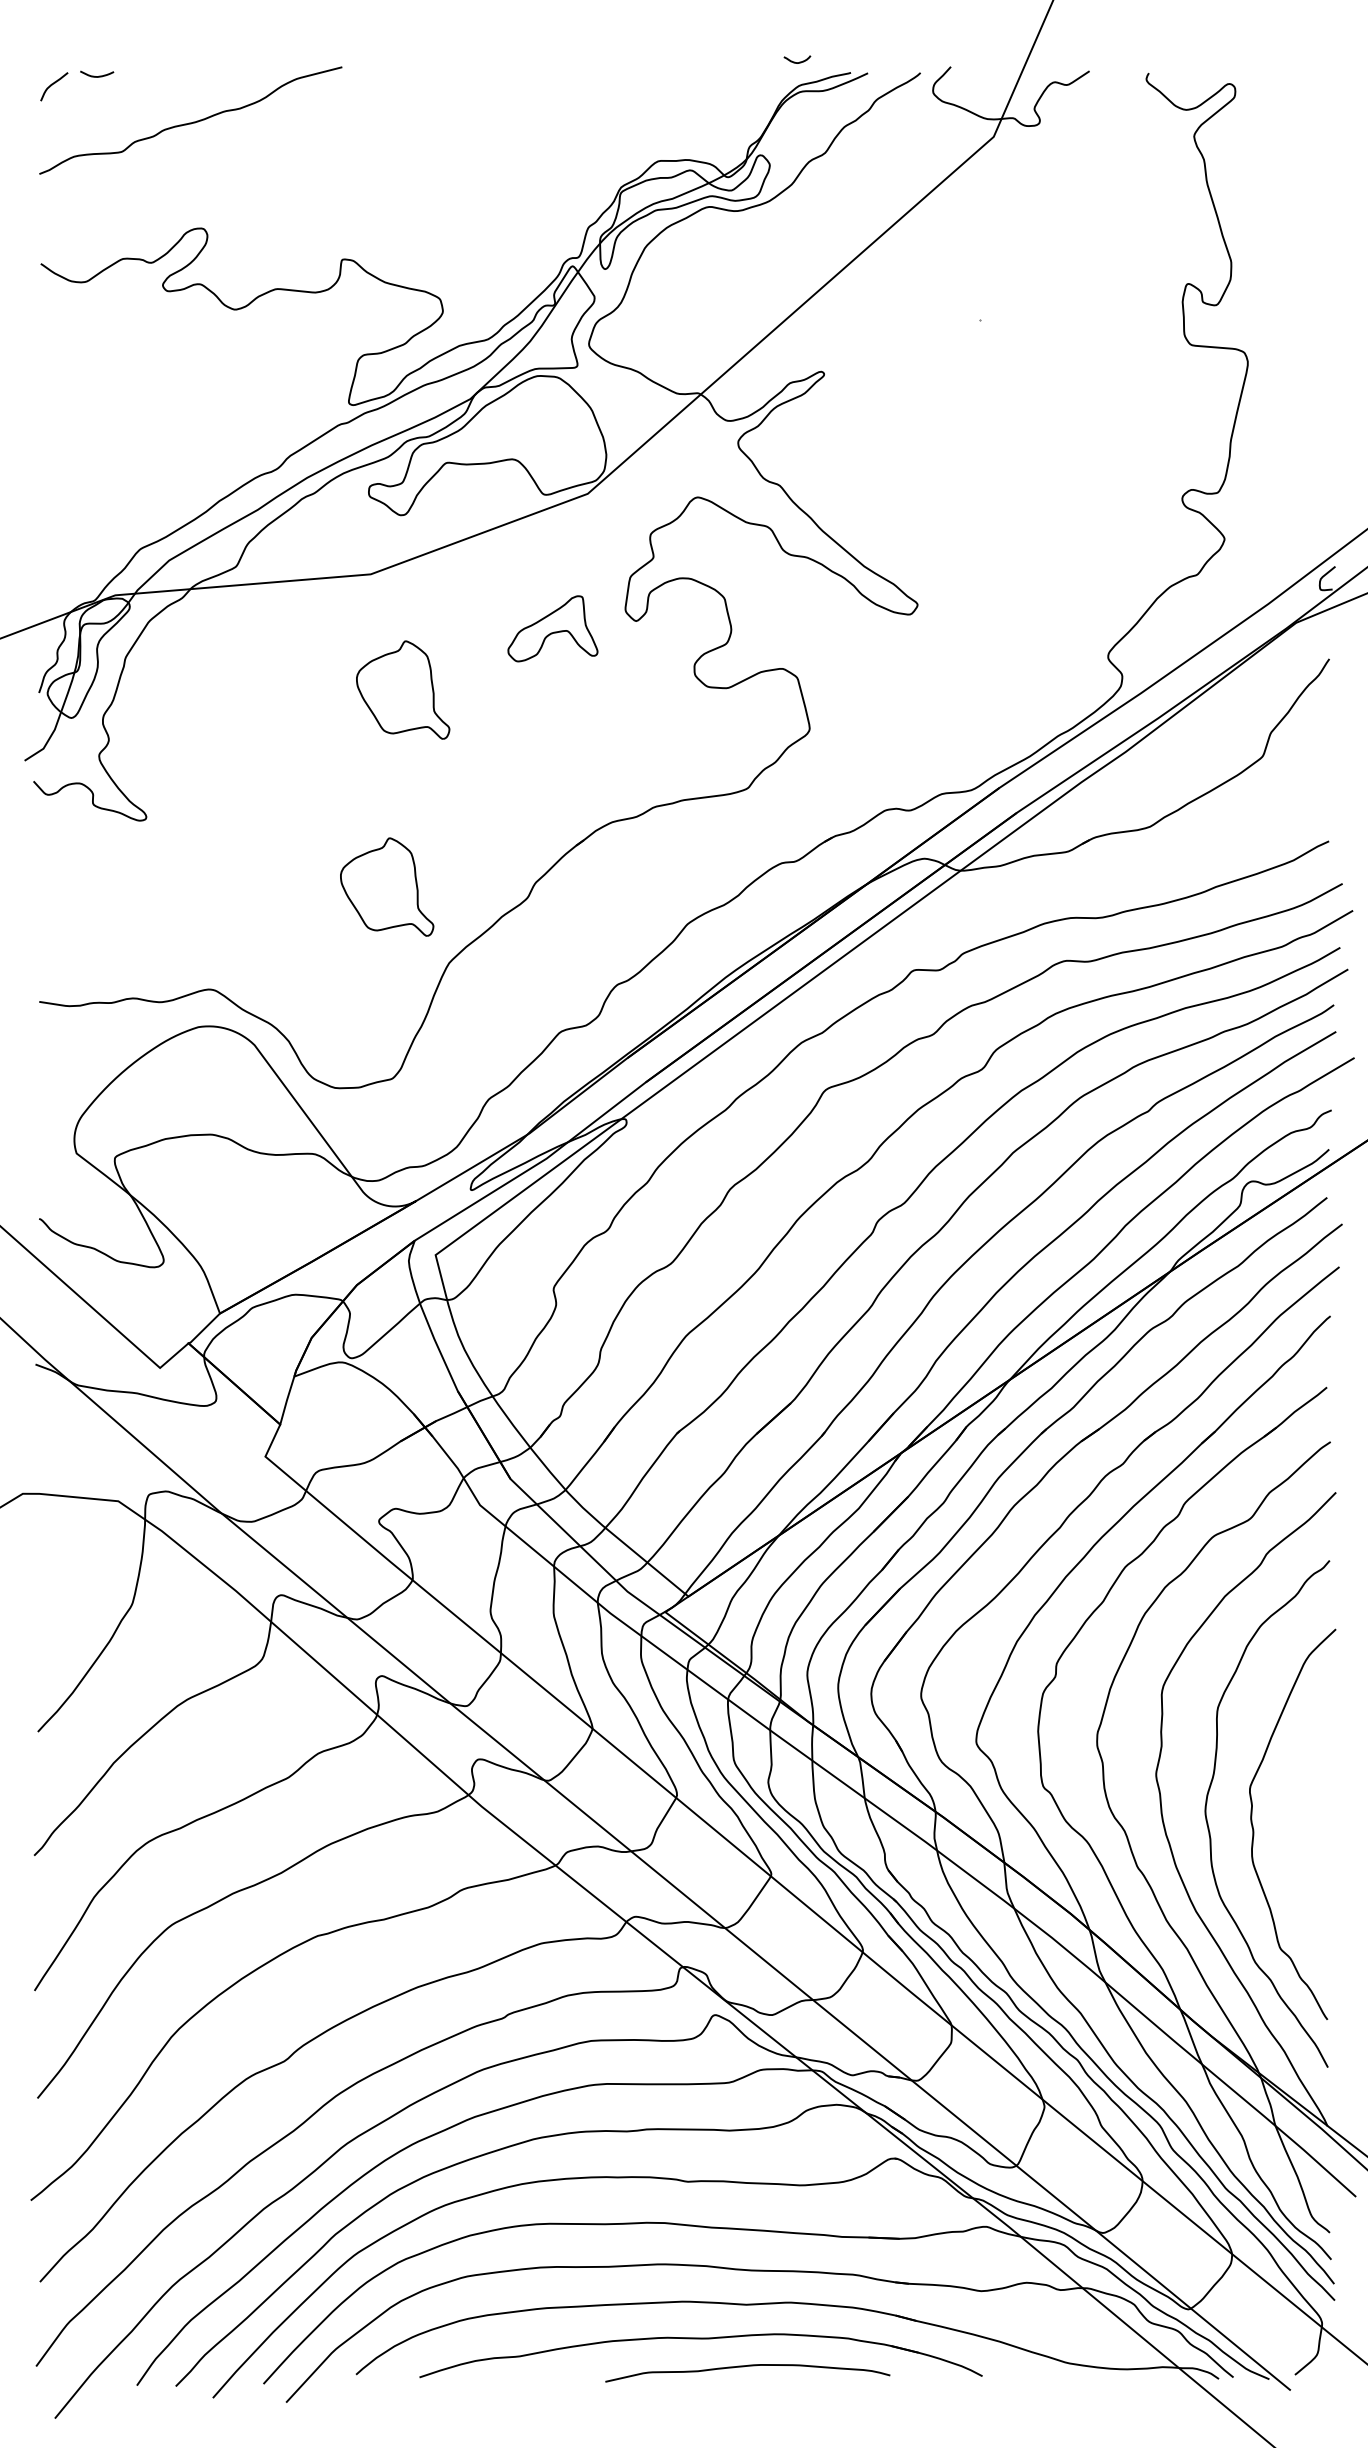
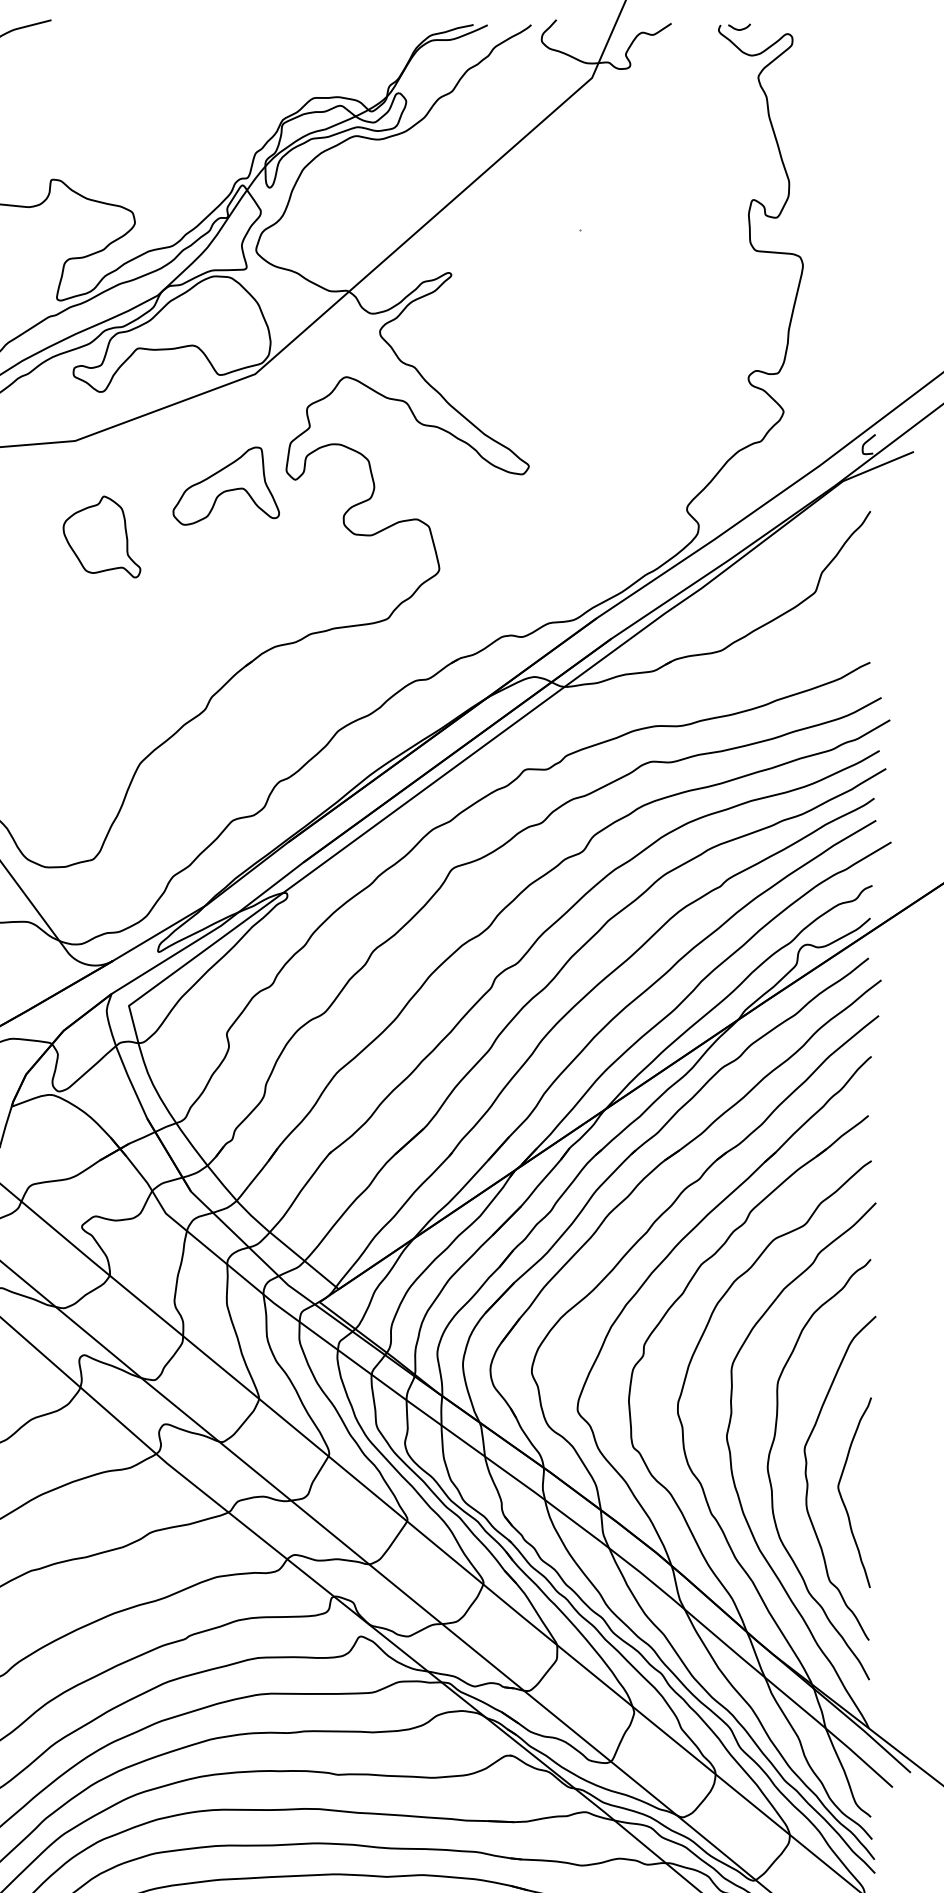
curve: (799, 61) -> (741, 28), moved
part: (552, 628) -> (225, 485), size x1.43
part: (387, 886) -> (89, 700), removed
curve: (1294, 1845) -> (841, 1495), added

